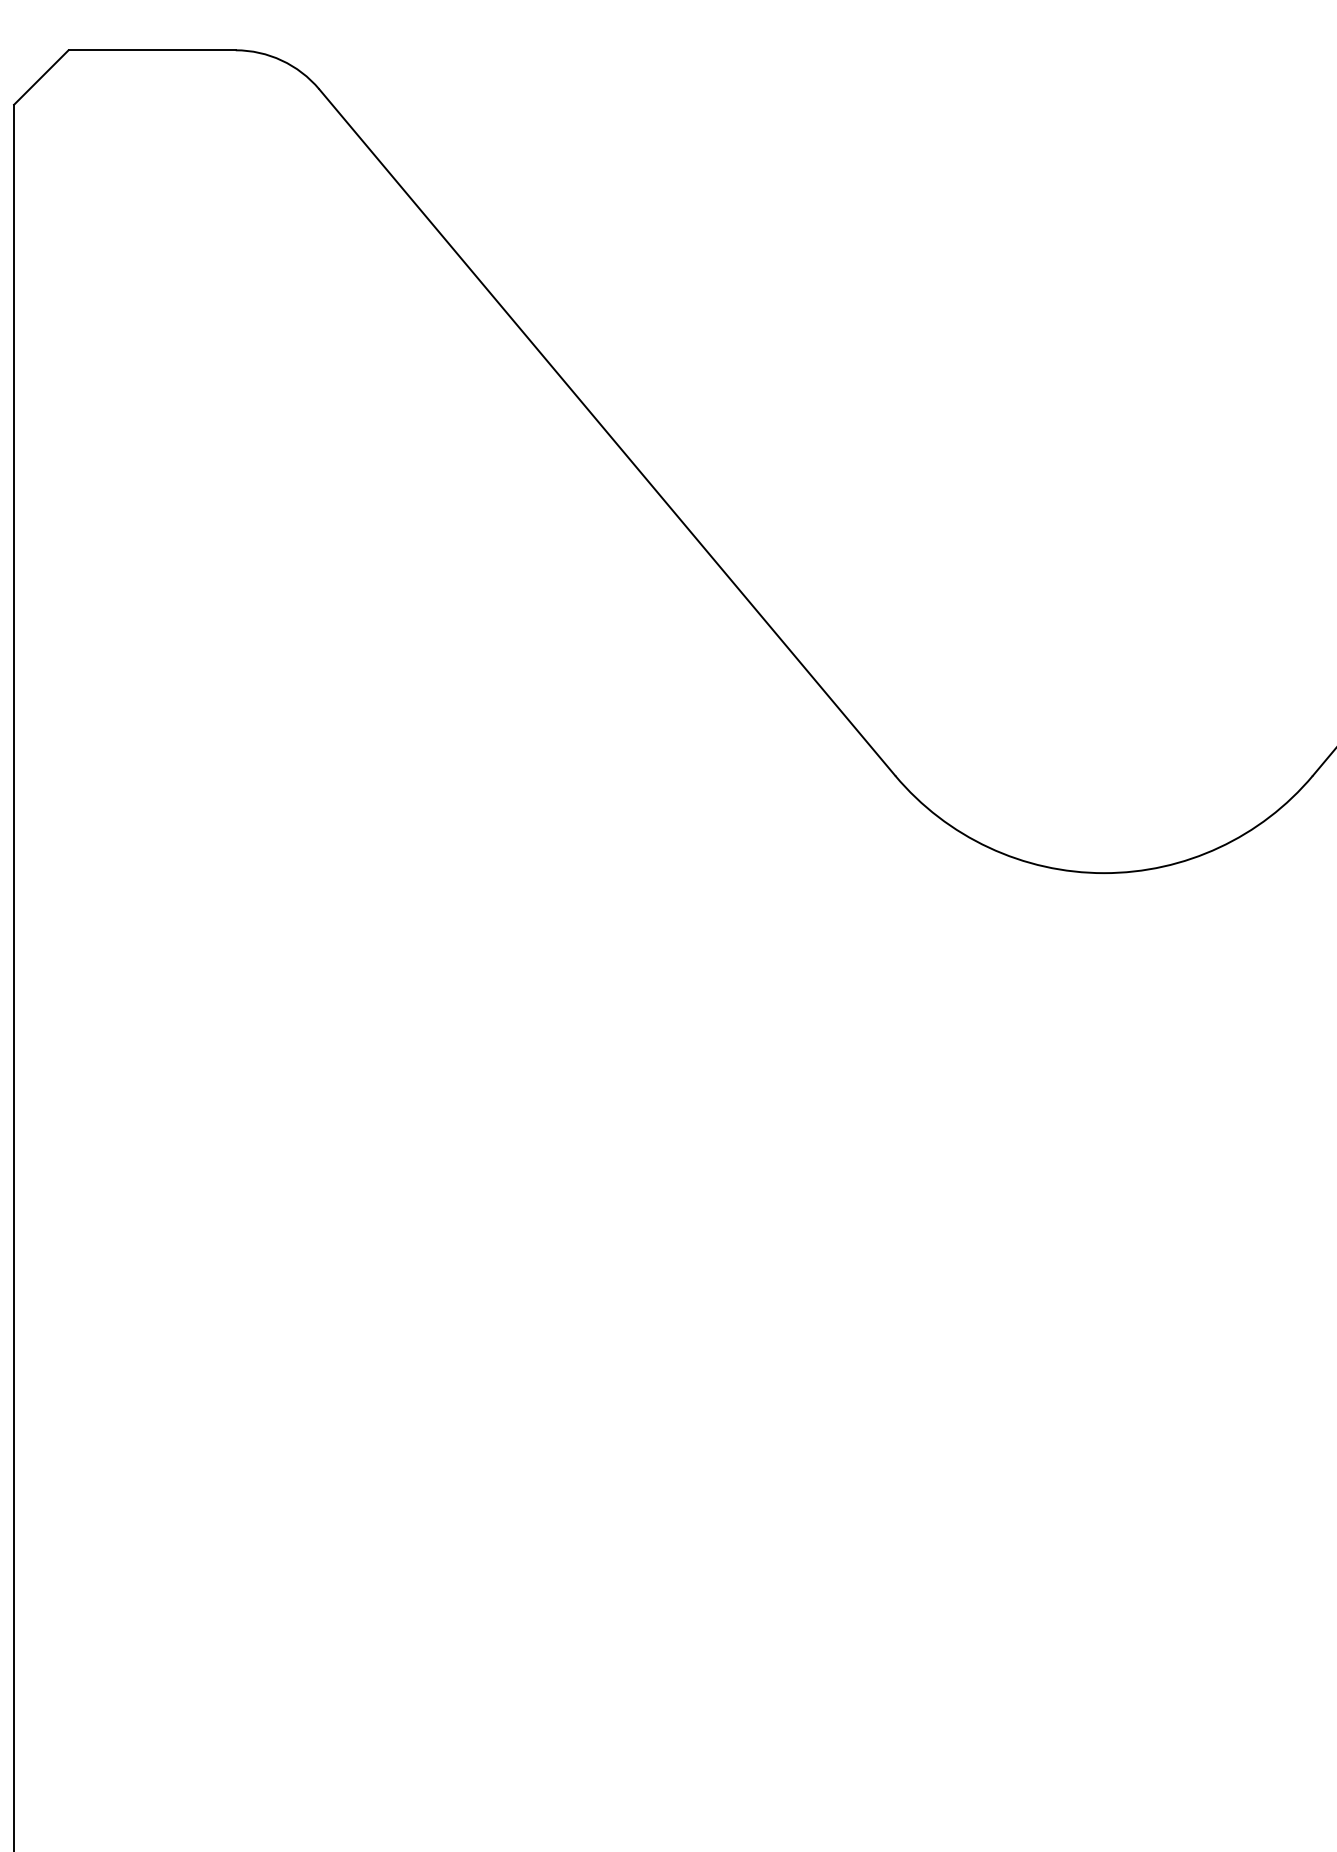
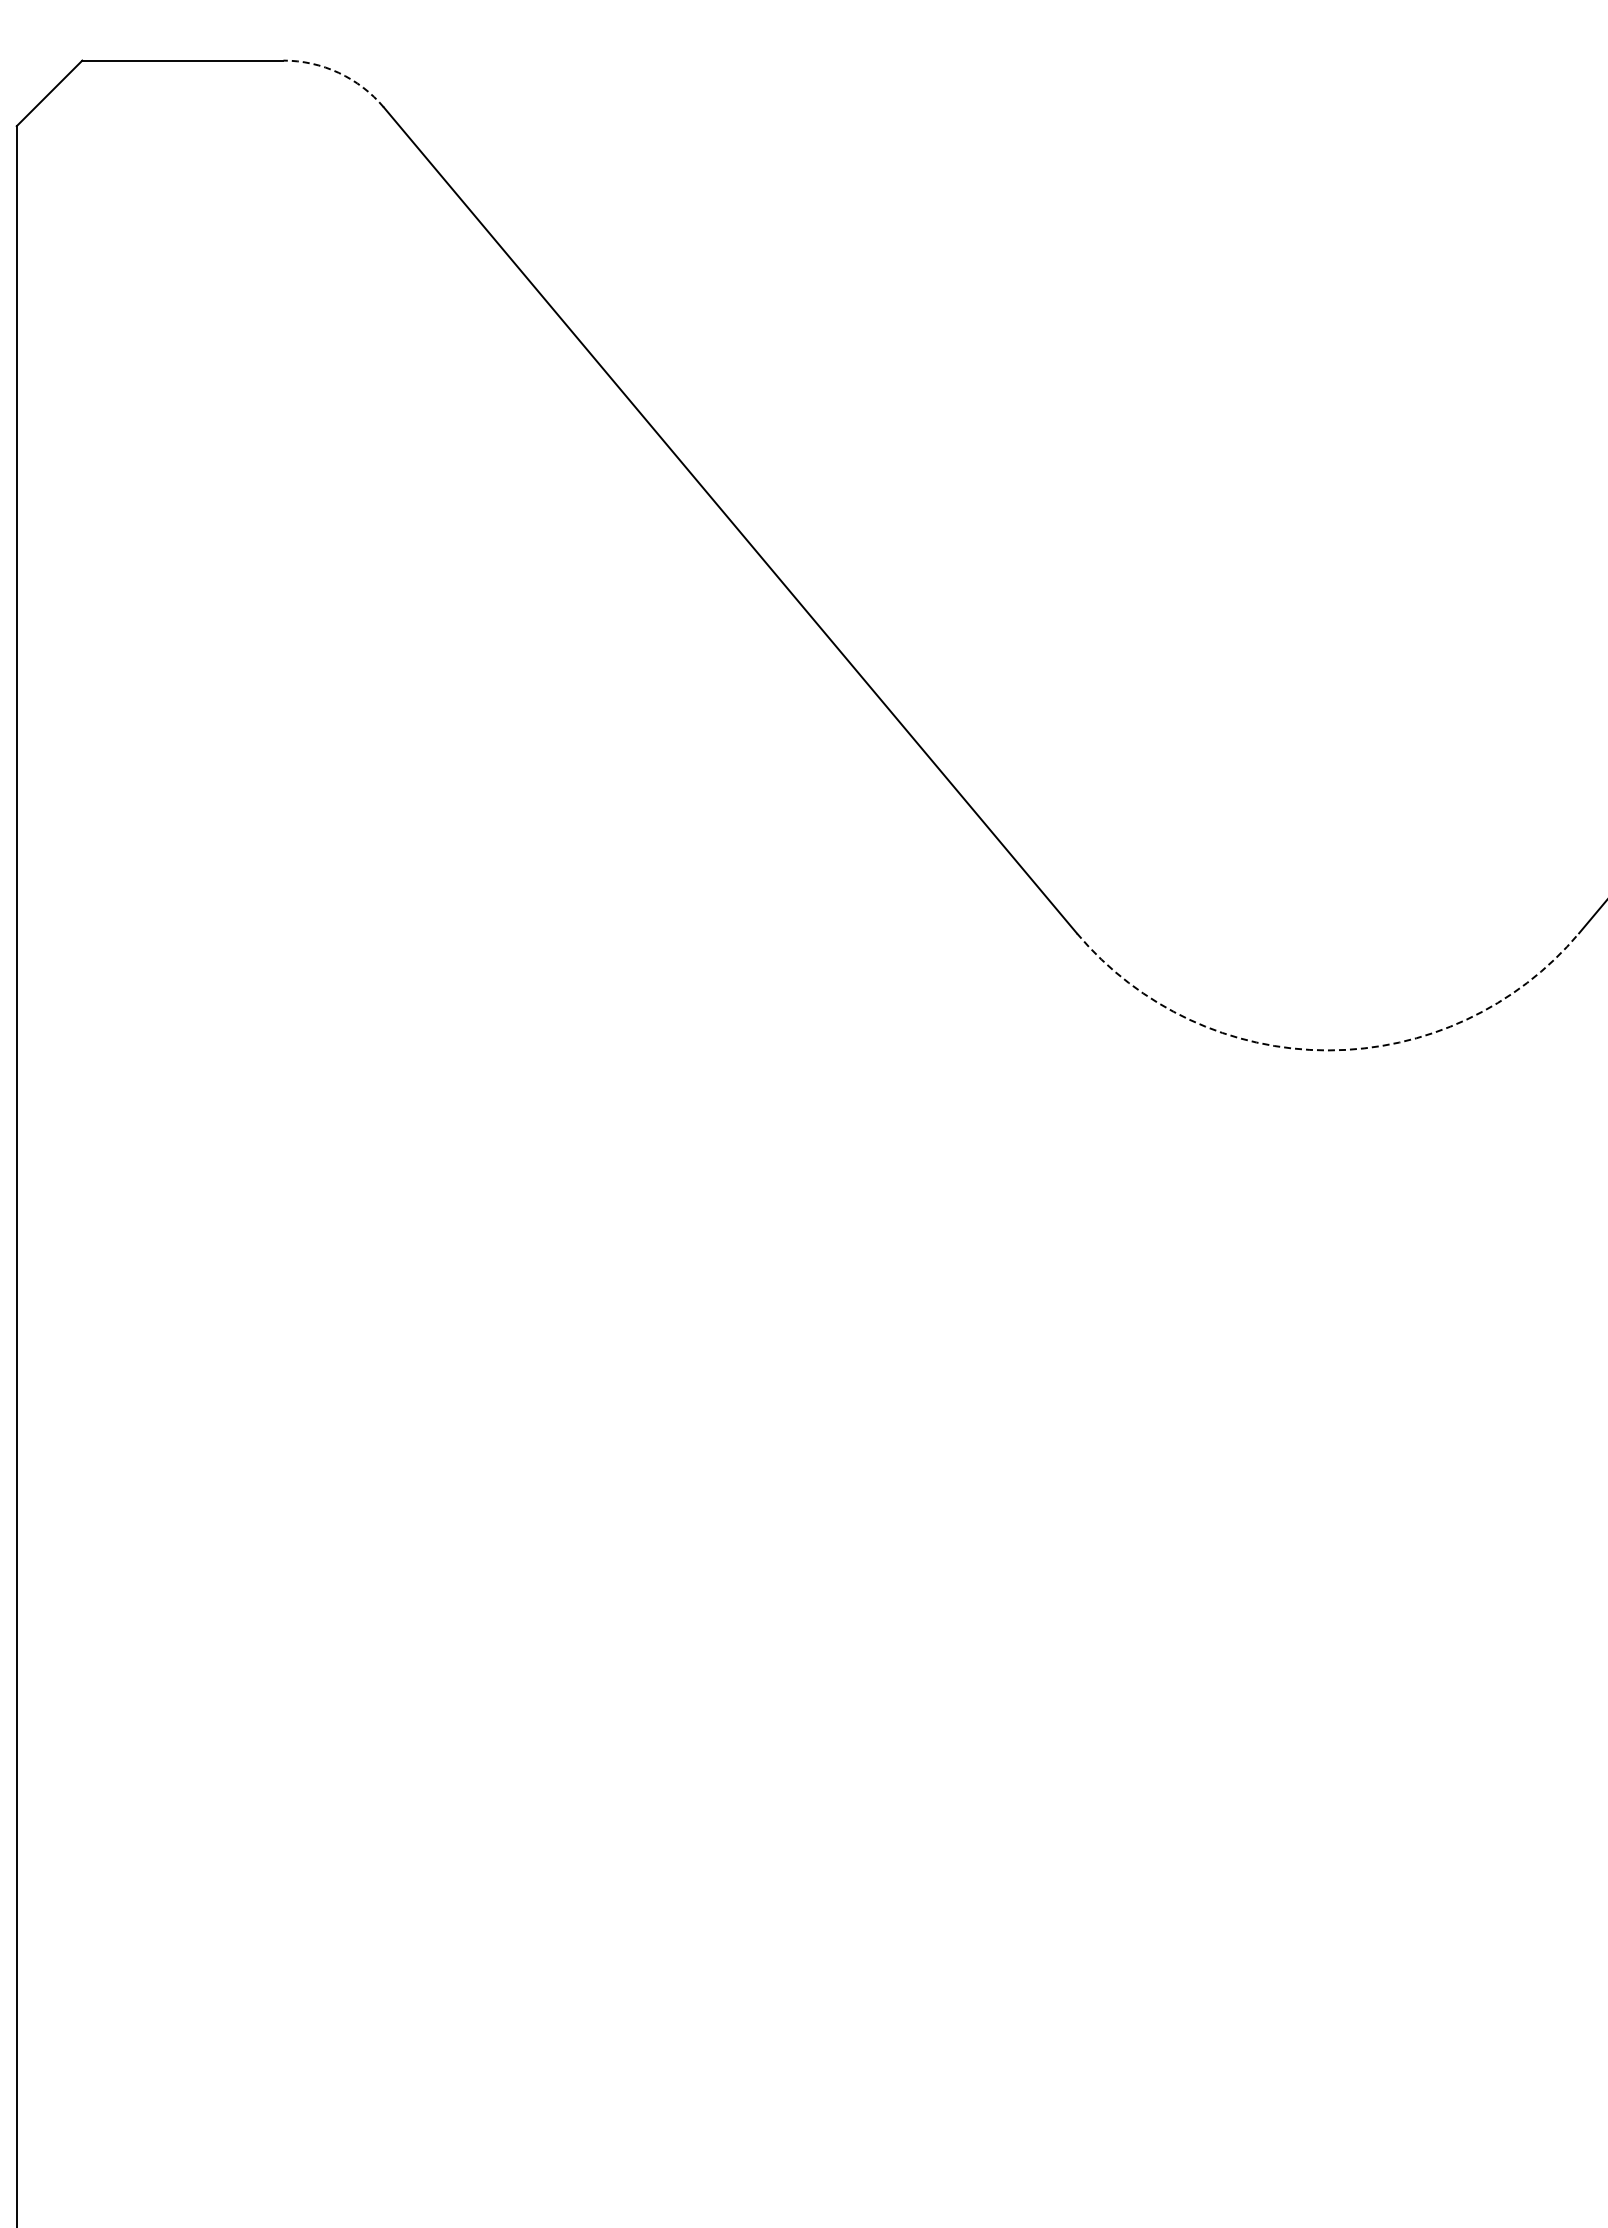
arc: (281, 60) -> (338, 72), solid -> dashed
arc: (1104, 873) -> (1328, 1050), solid -> dashed

